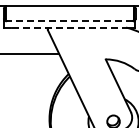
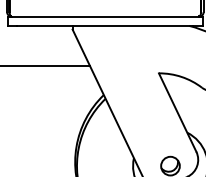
line: (69, 21) -> (104, 16), dashed -> solid
line: (69, 27) -> (104, 25), dashed -> solid

